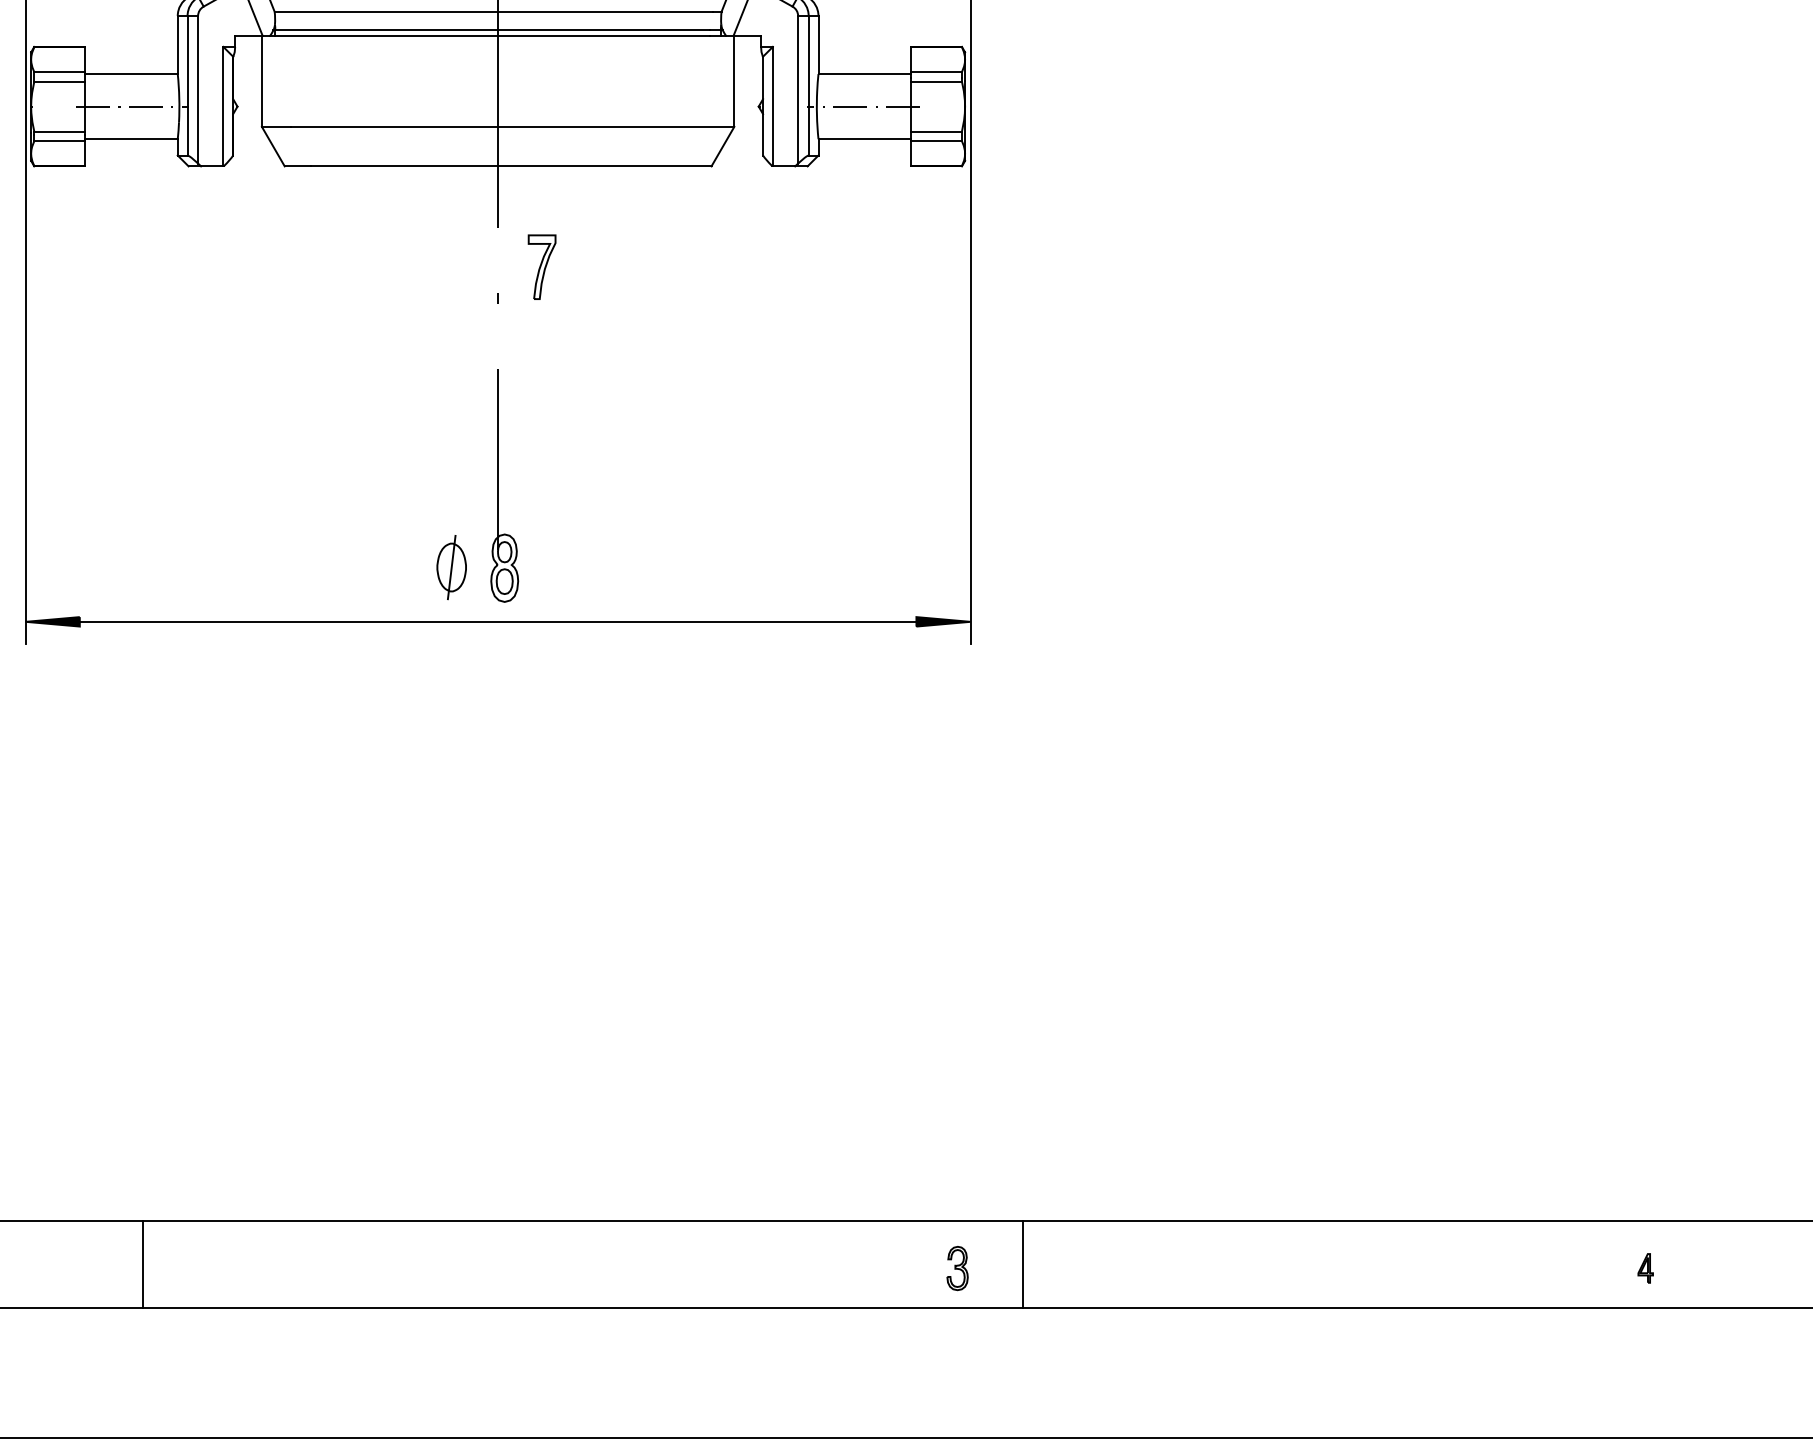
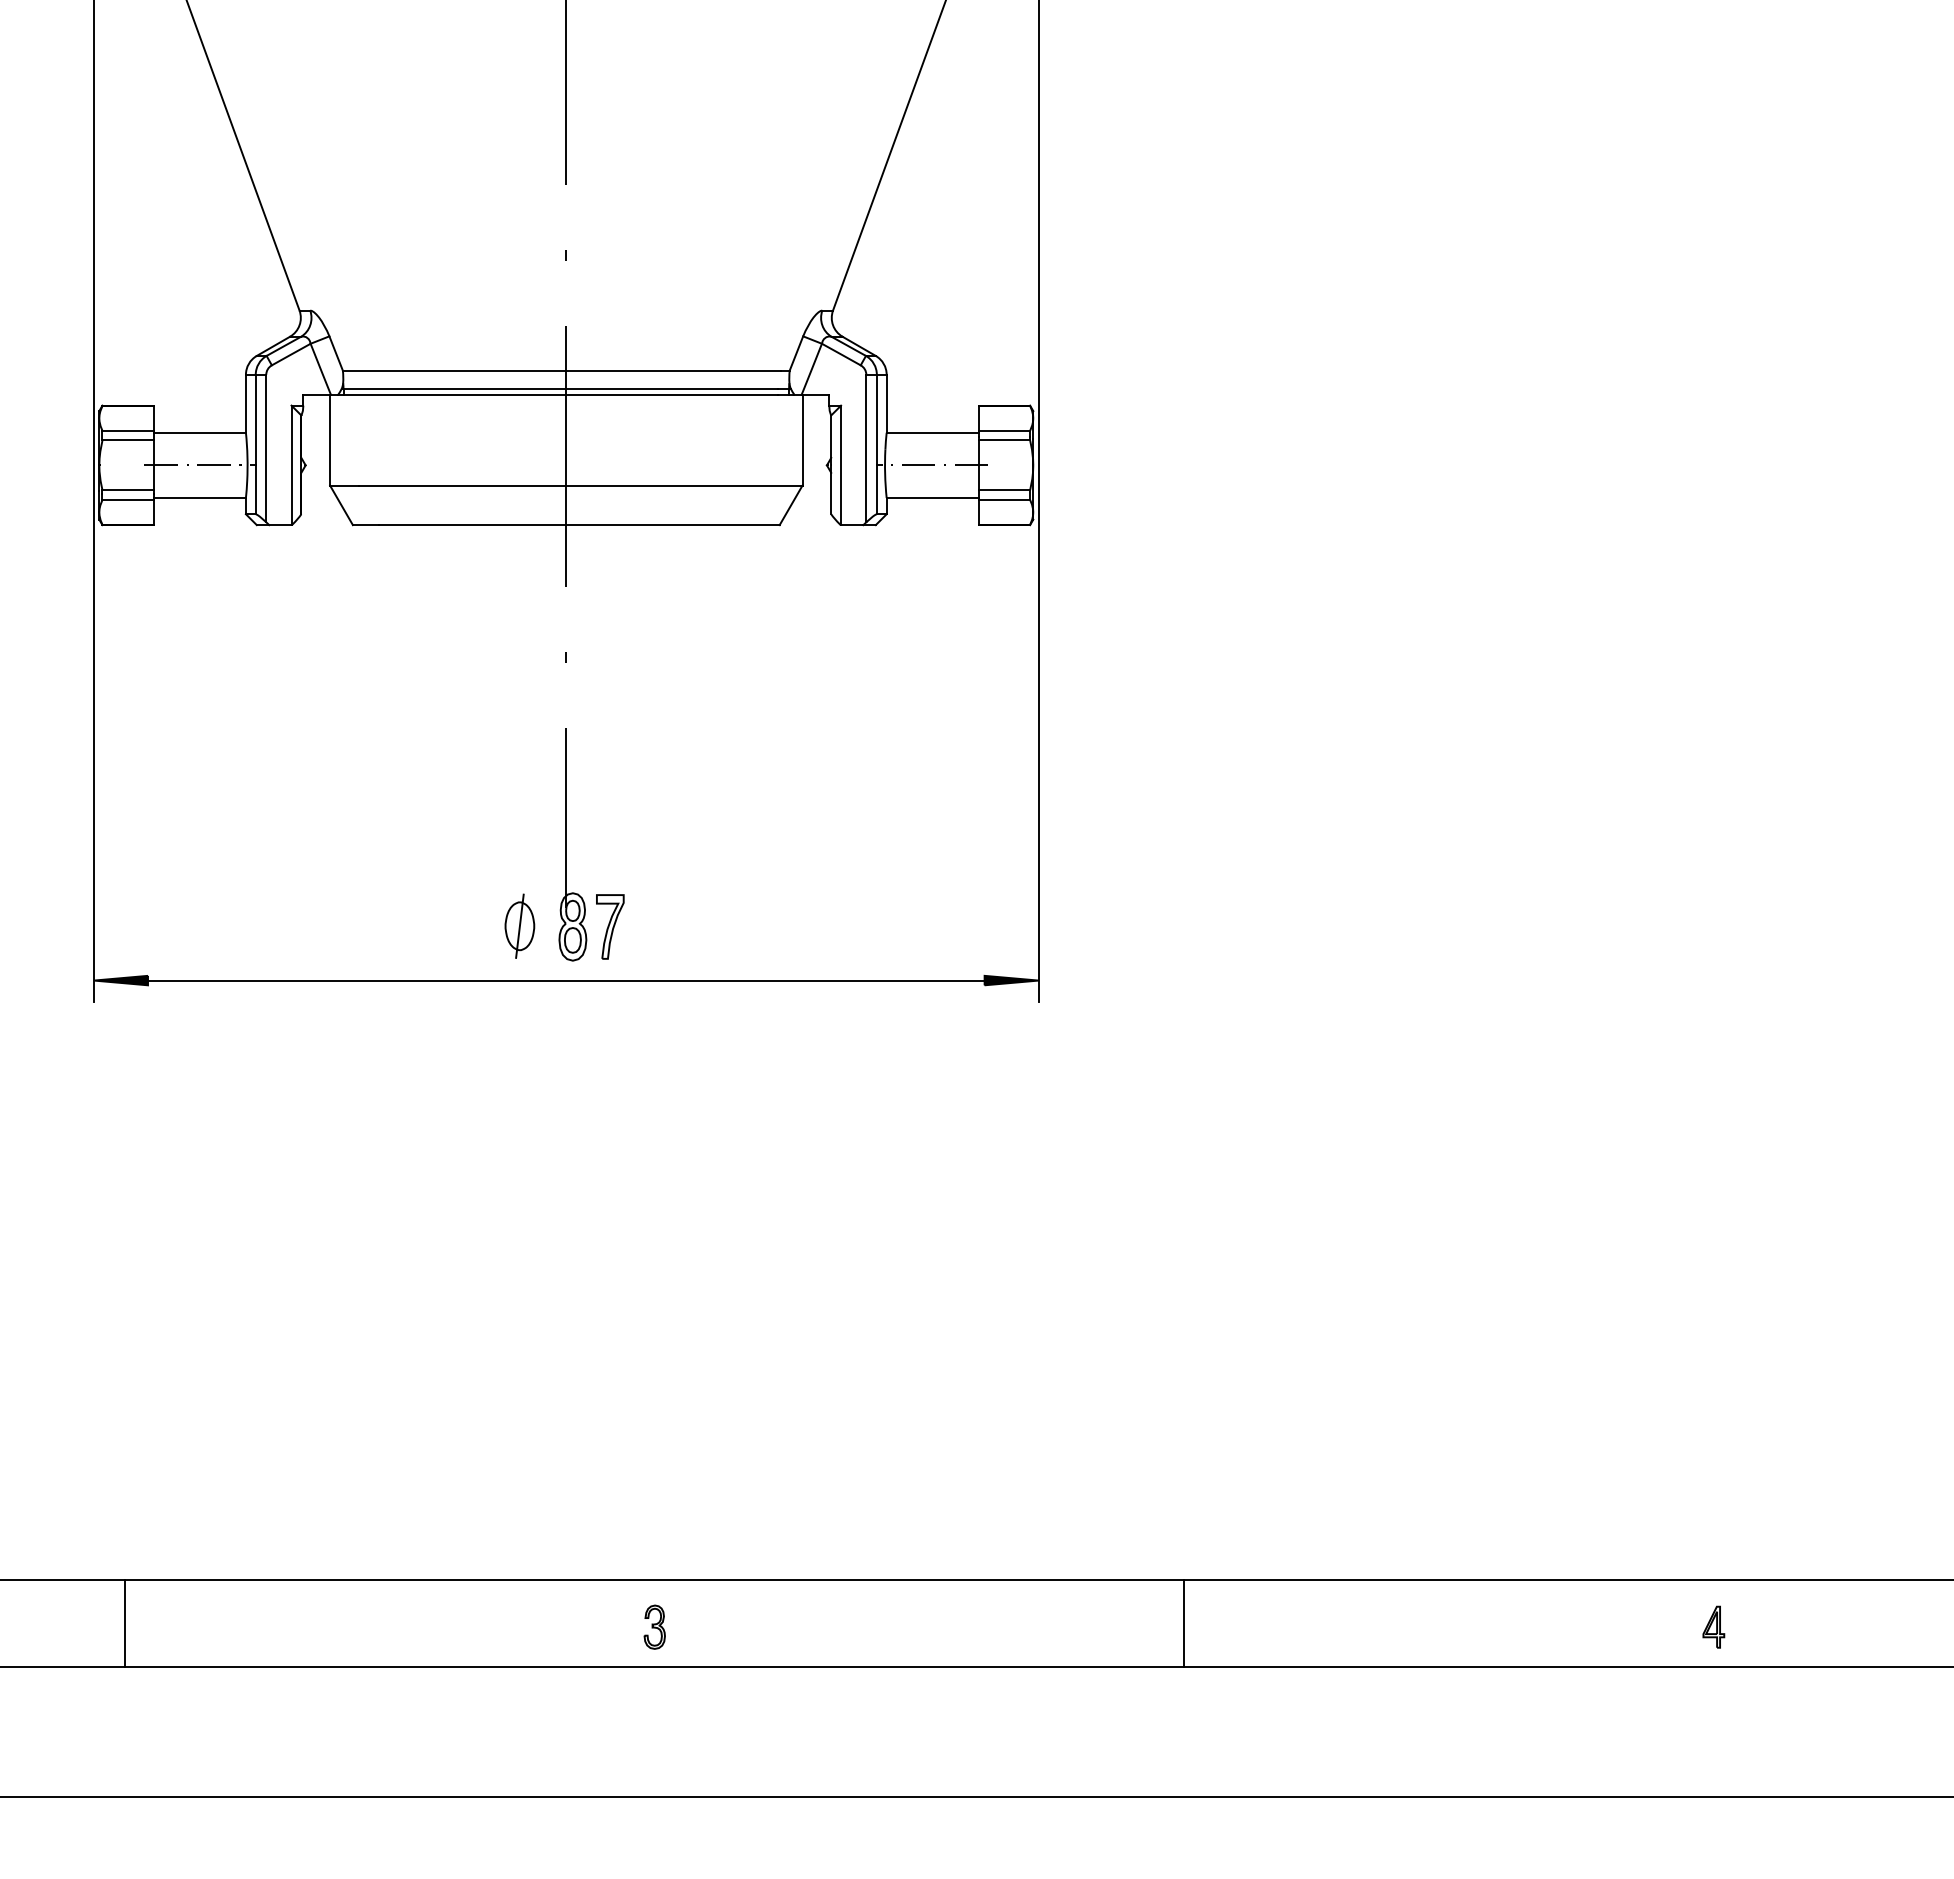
part: (542, 266) -> (610, 926), moved
line: (142, 1263) -> (124, 1622), moved
line: (1022, 1263) -> (1183, 1622), moved
part: (957, 1267) -> (654, 1626), moved
part: (1645, 1267) -> (1713, 1626), size x1.43

